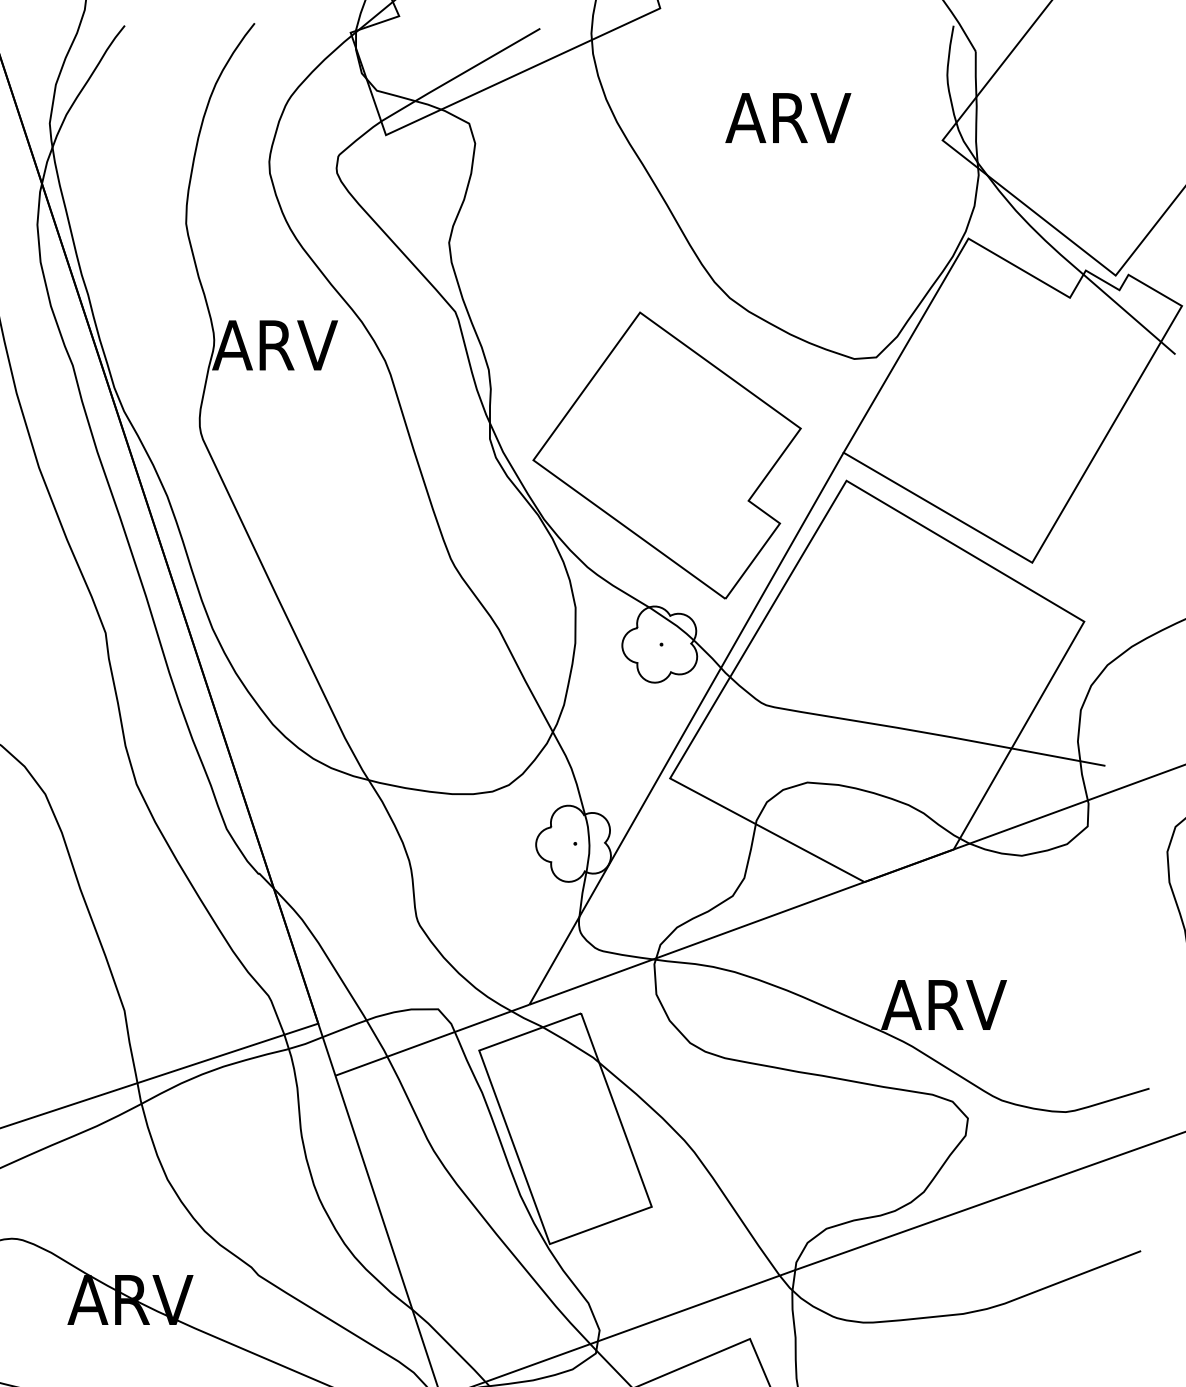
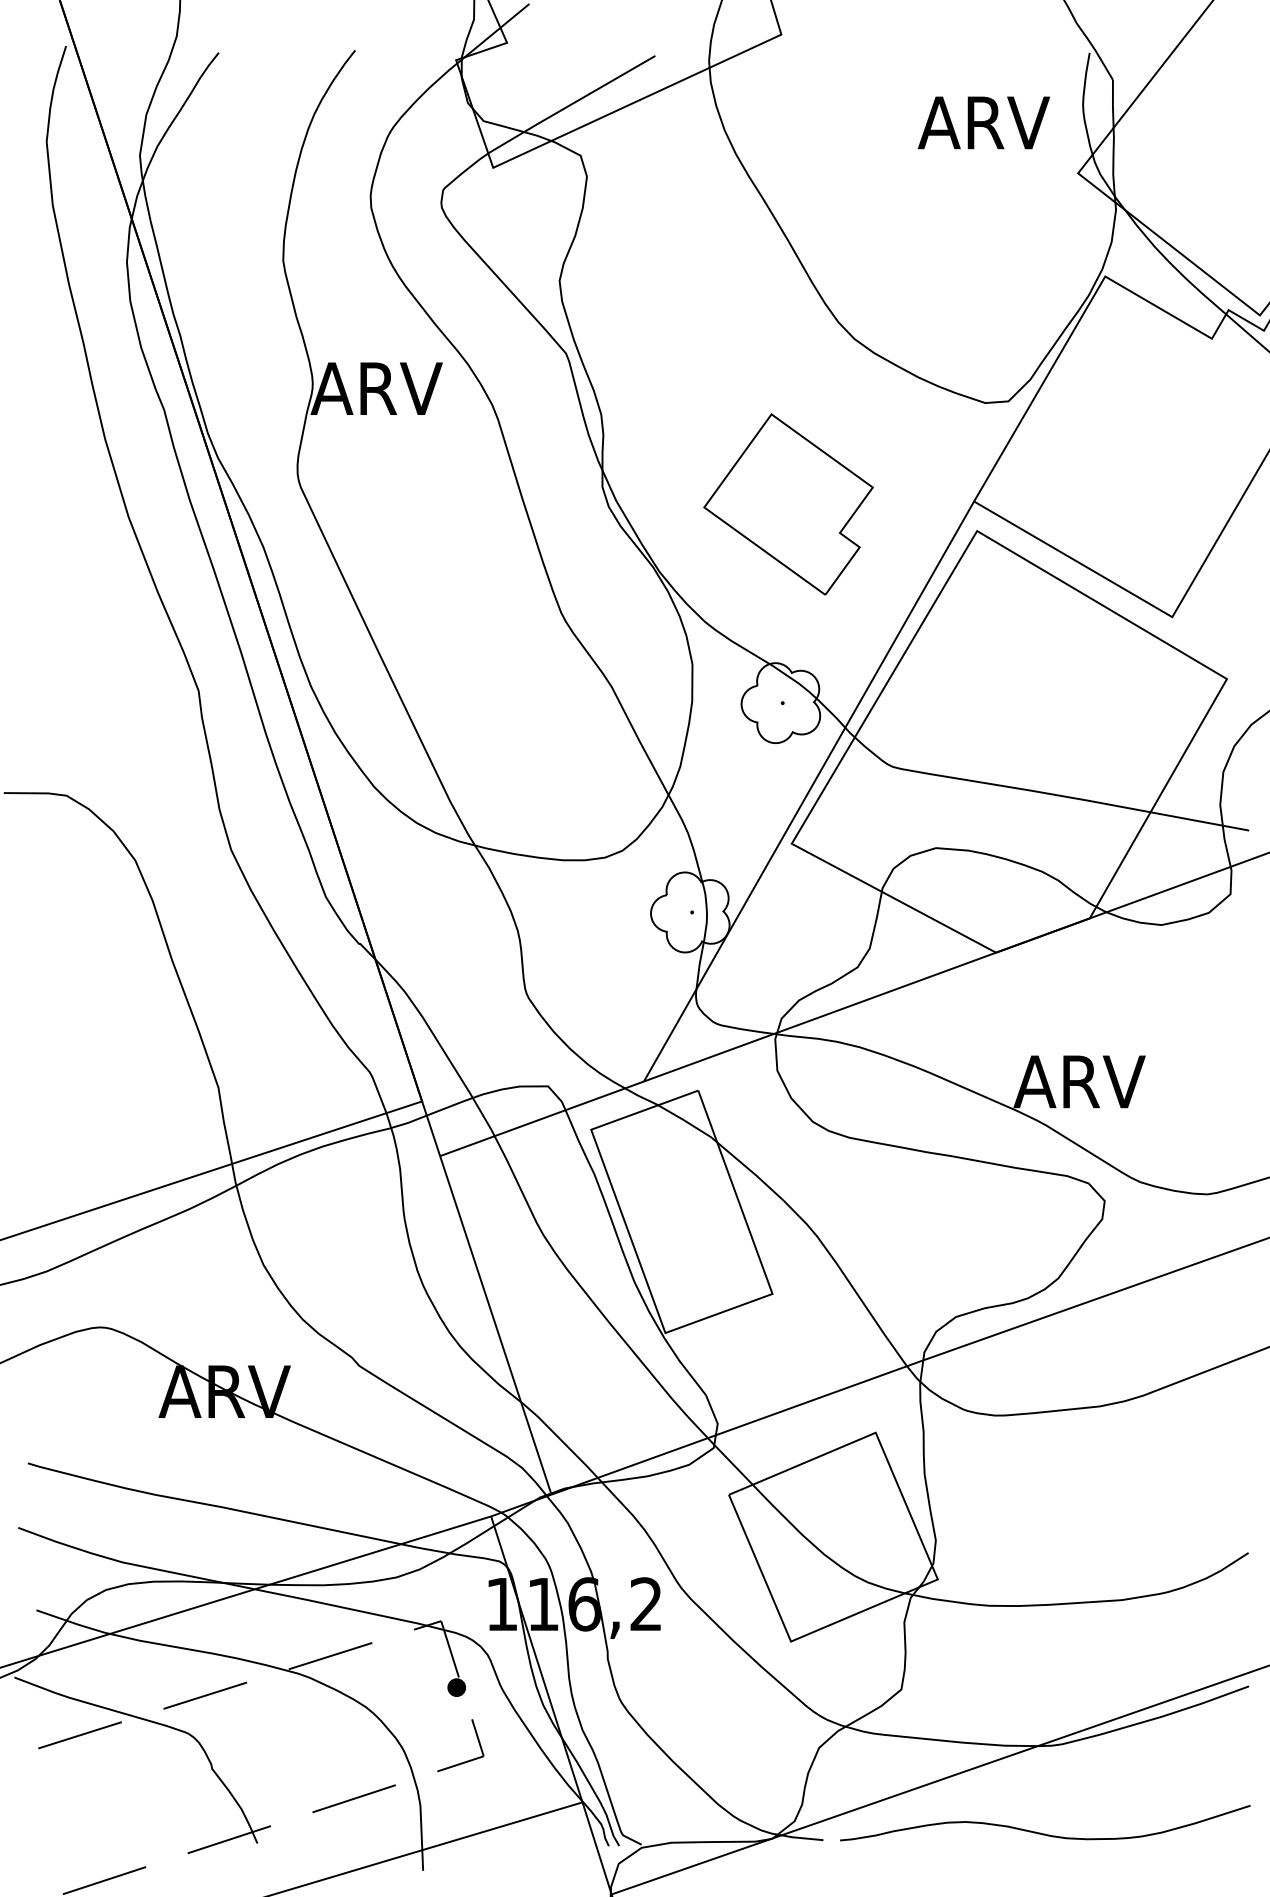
text: (787, 117) -> (983, 122), moved
part: (667, 455) -> (788, 504), size x0.6

